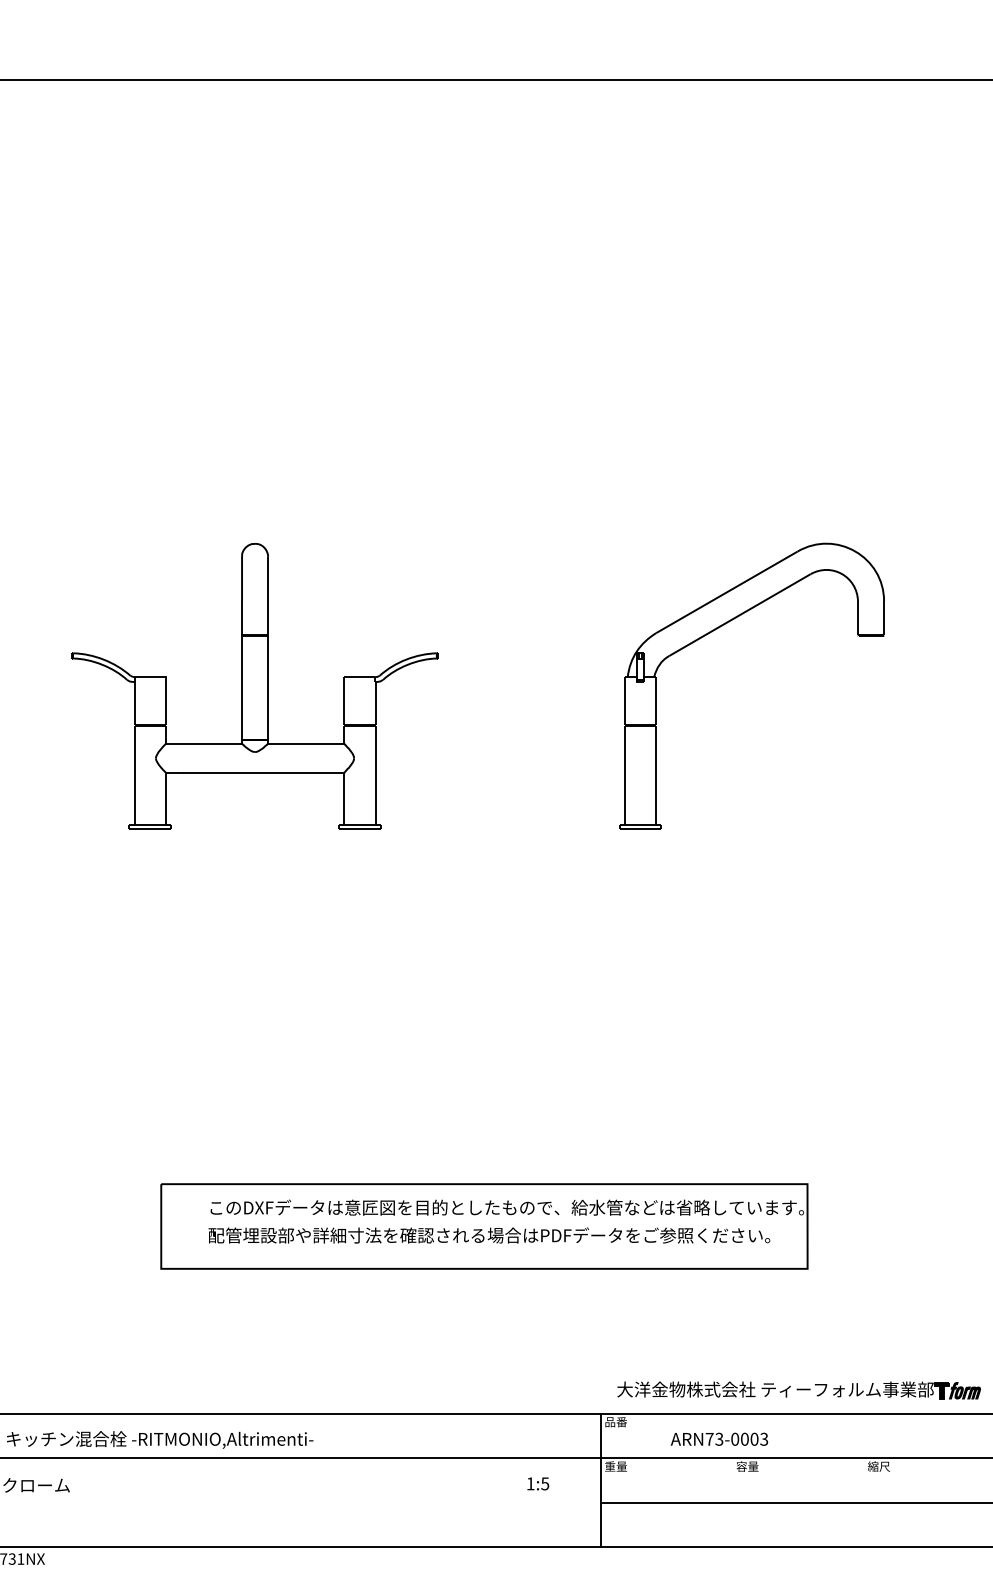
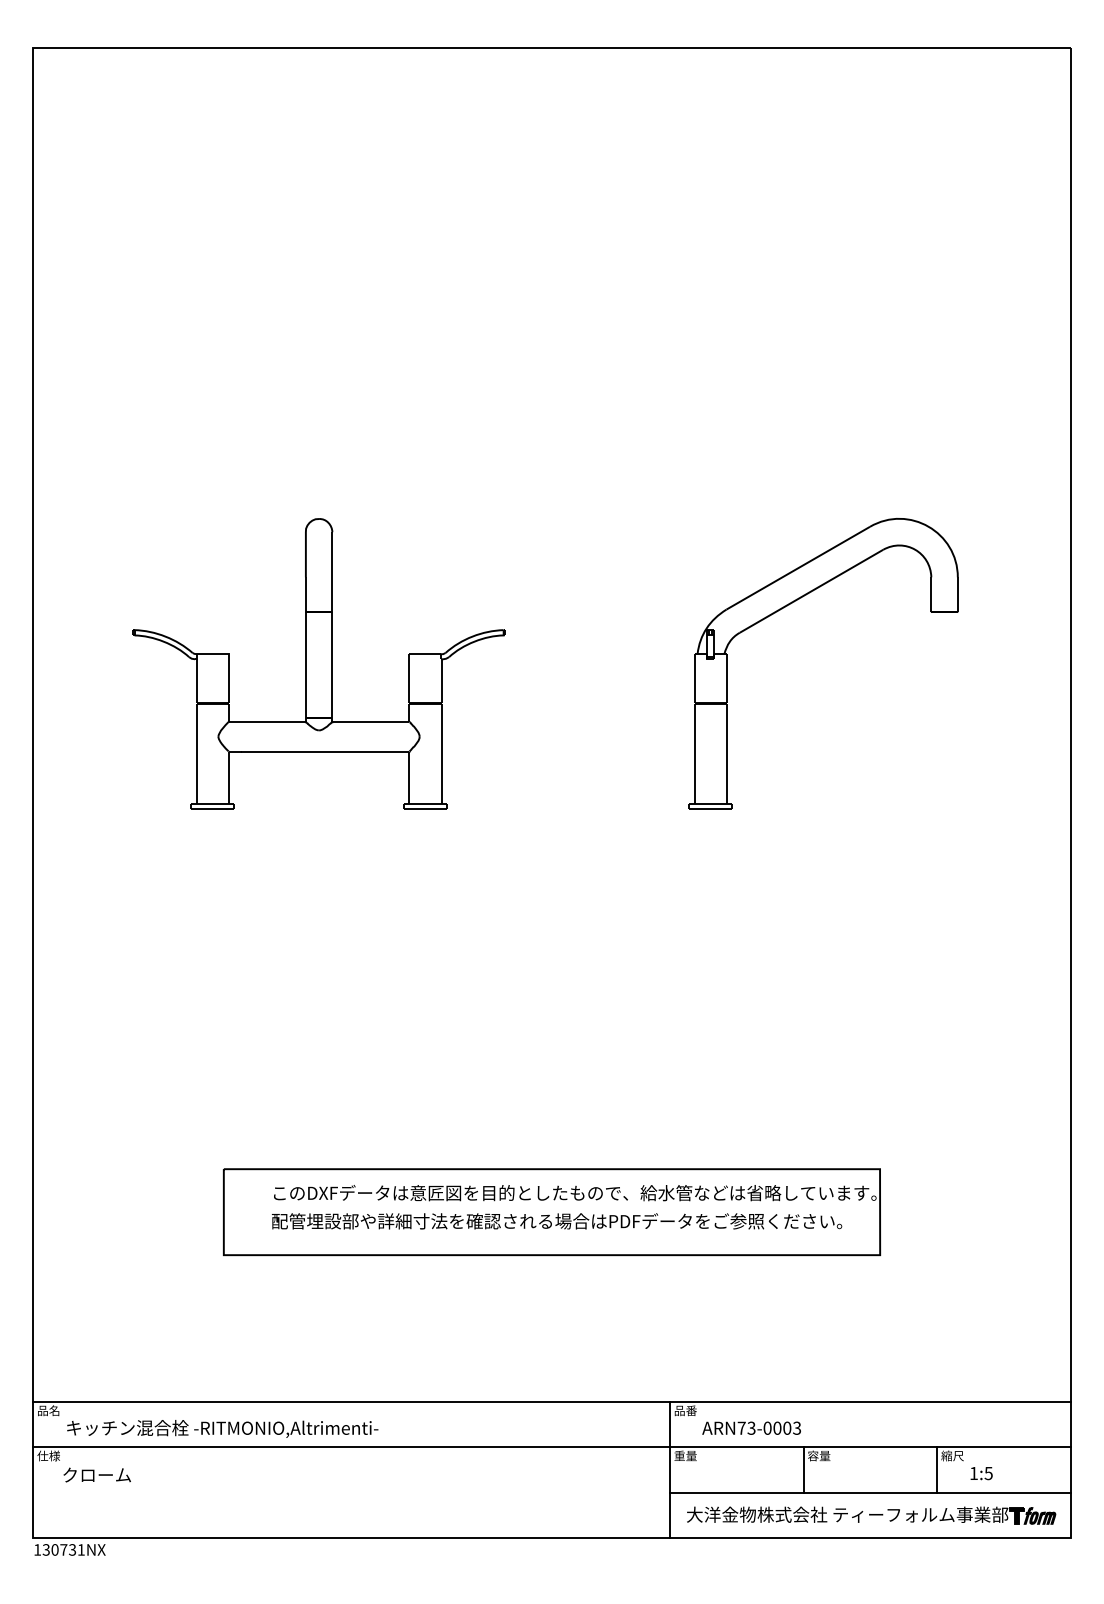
part: (799, 1390) -> (871, 1515), moved
text: (719, 1438) -> (751, 1427), moved
line: (732, 1479) -> (803, 1469), added
line: (864, 1479) -> (937, 1469), added
text: (538, 1483) -> (981, 1473), moved

